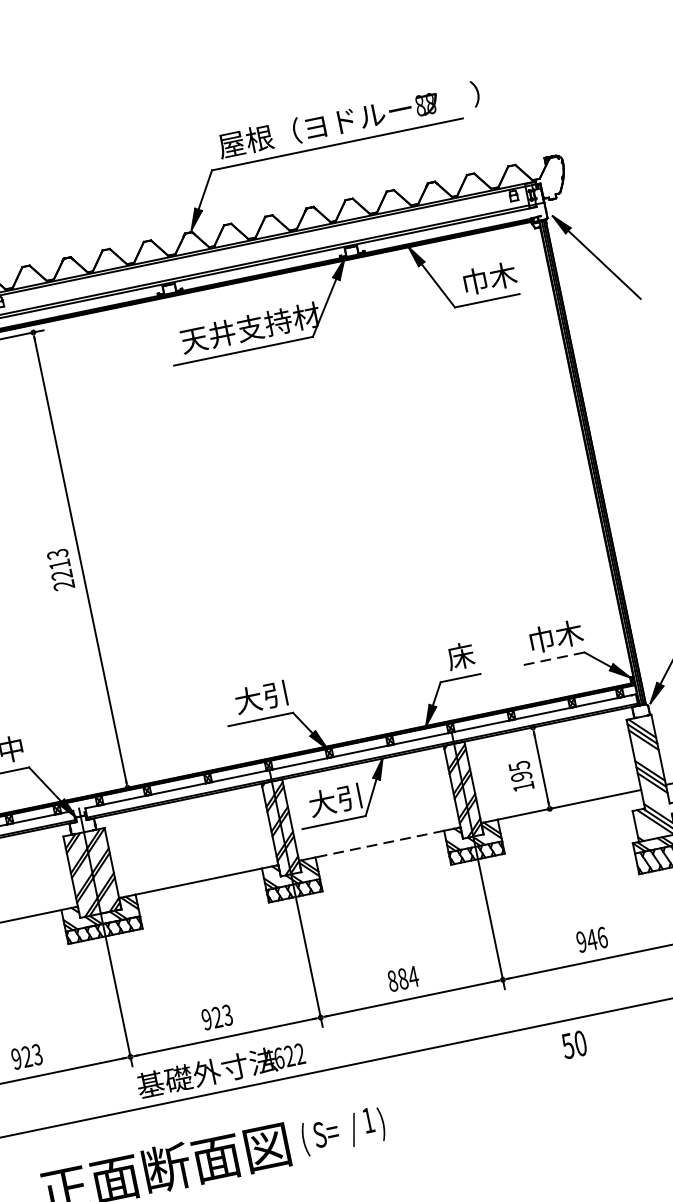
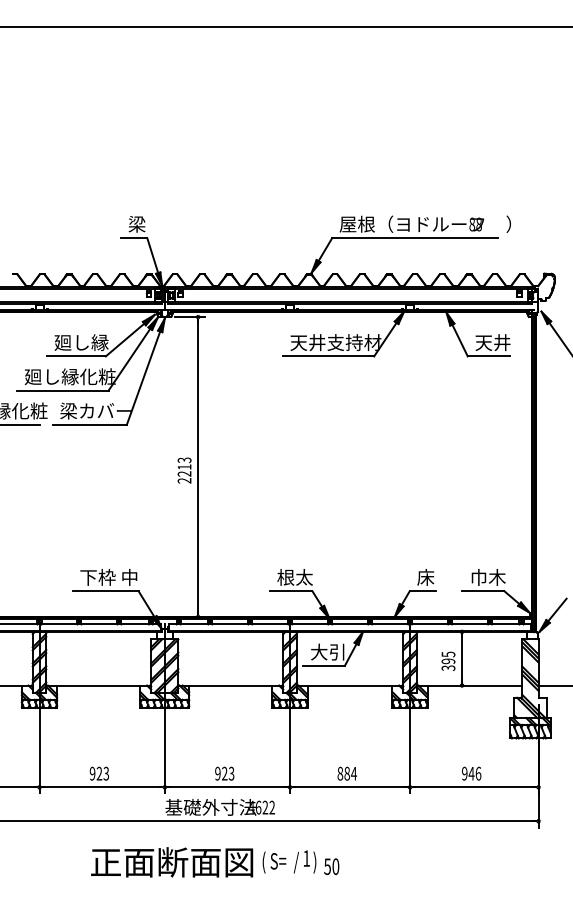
text: (488, 278) -> (492, 342), 巾木 -> 天井
line: (551, 659) -> (482, 591), dashed -> solid
text: (261, 697) -> (294, 577), 大引 -> 根太
text: (523, 787) -> (448, 668), 195 -> 395
line: (378, 844) -> (349, 685), dashed -> solid
text: (573, 1044) -> (331, 866), moved

